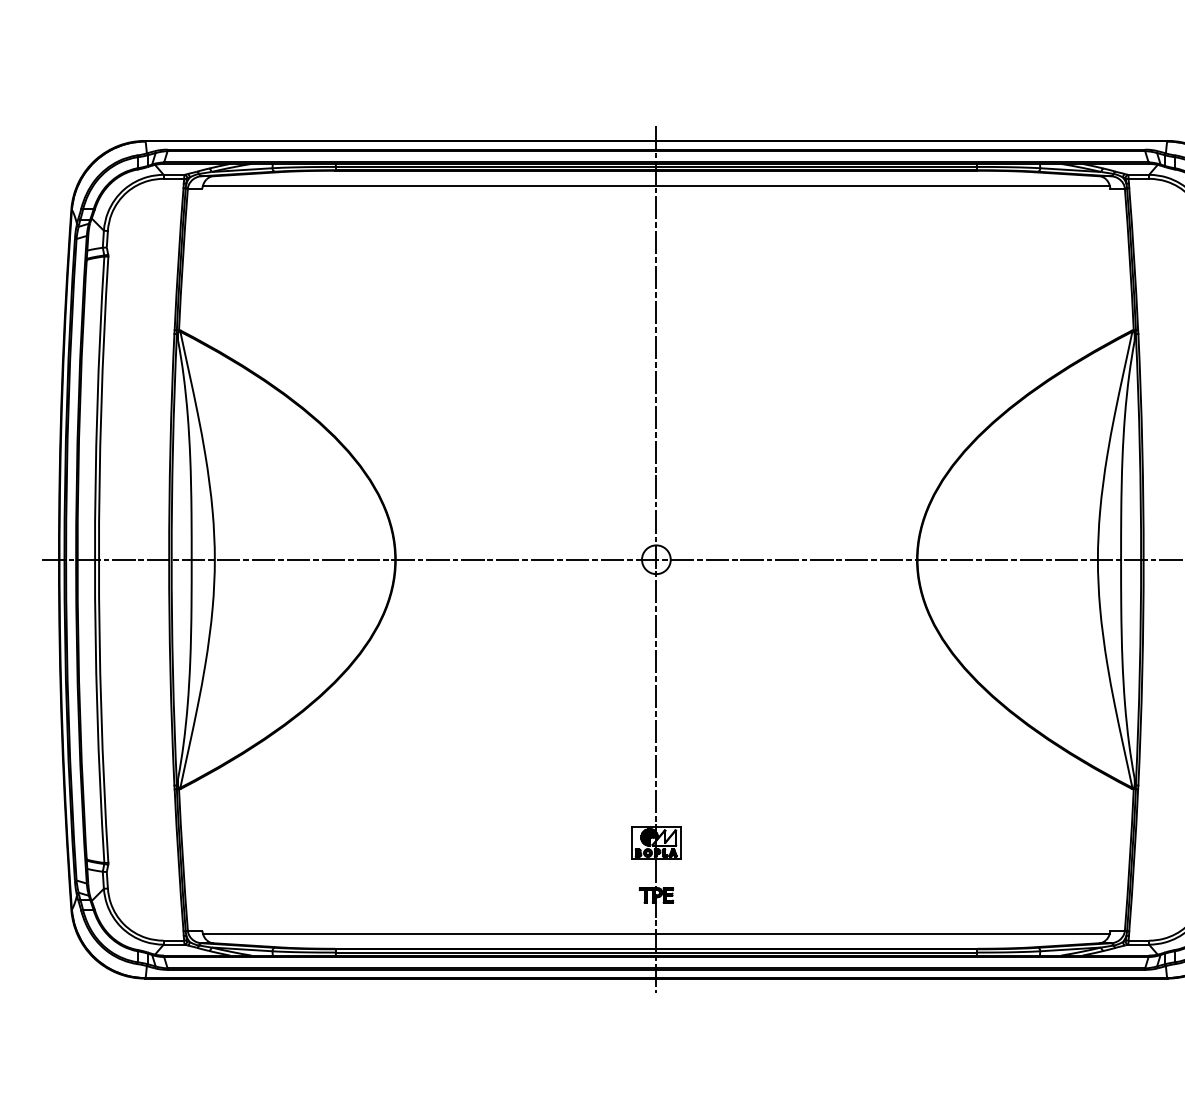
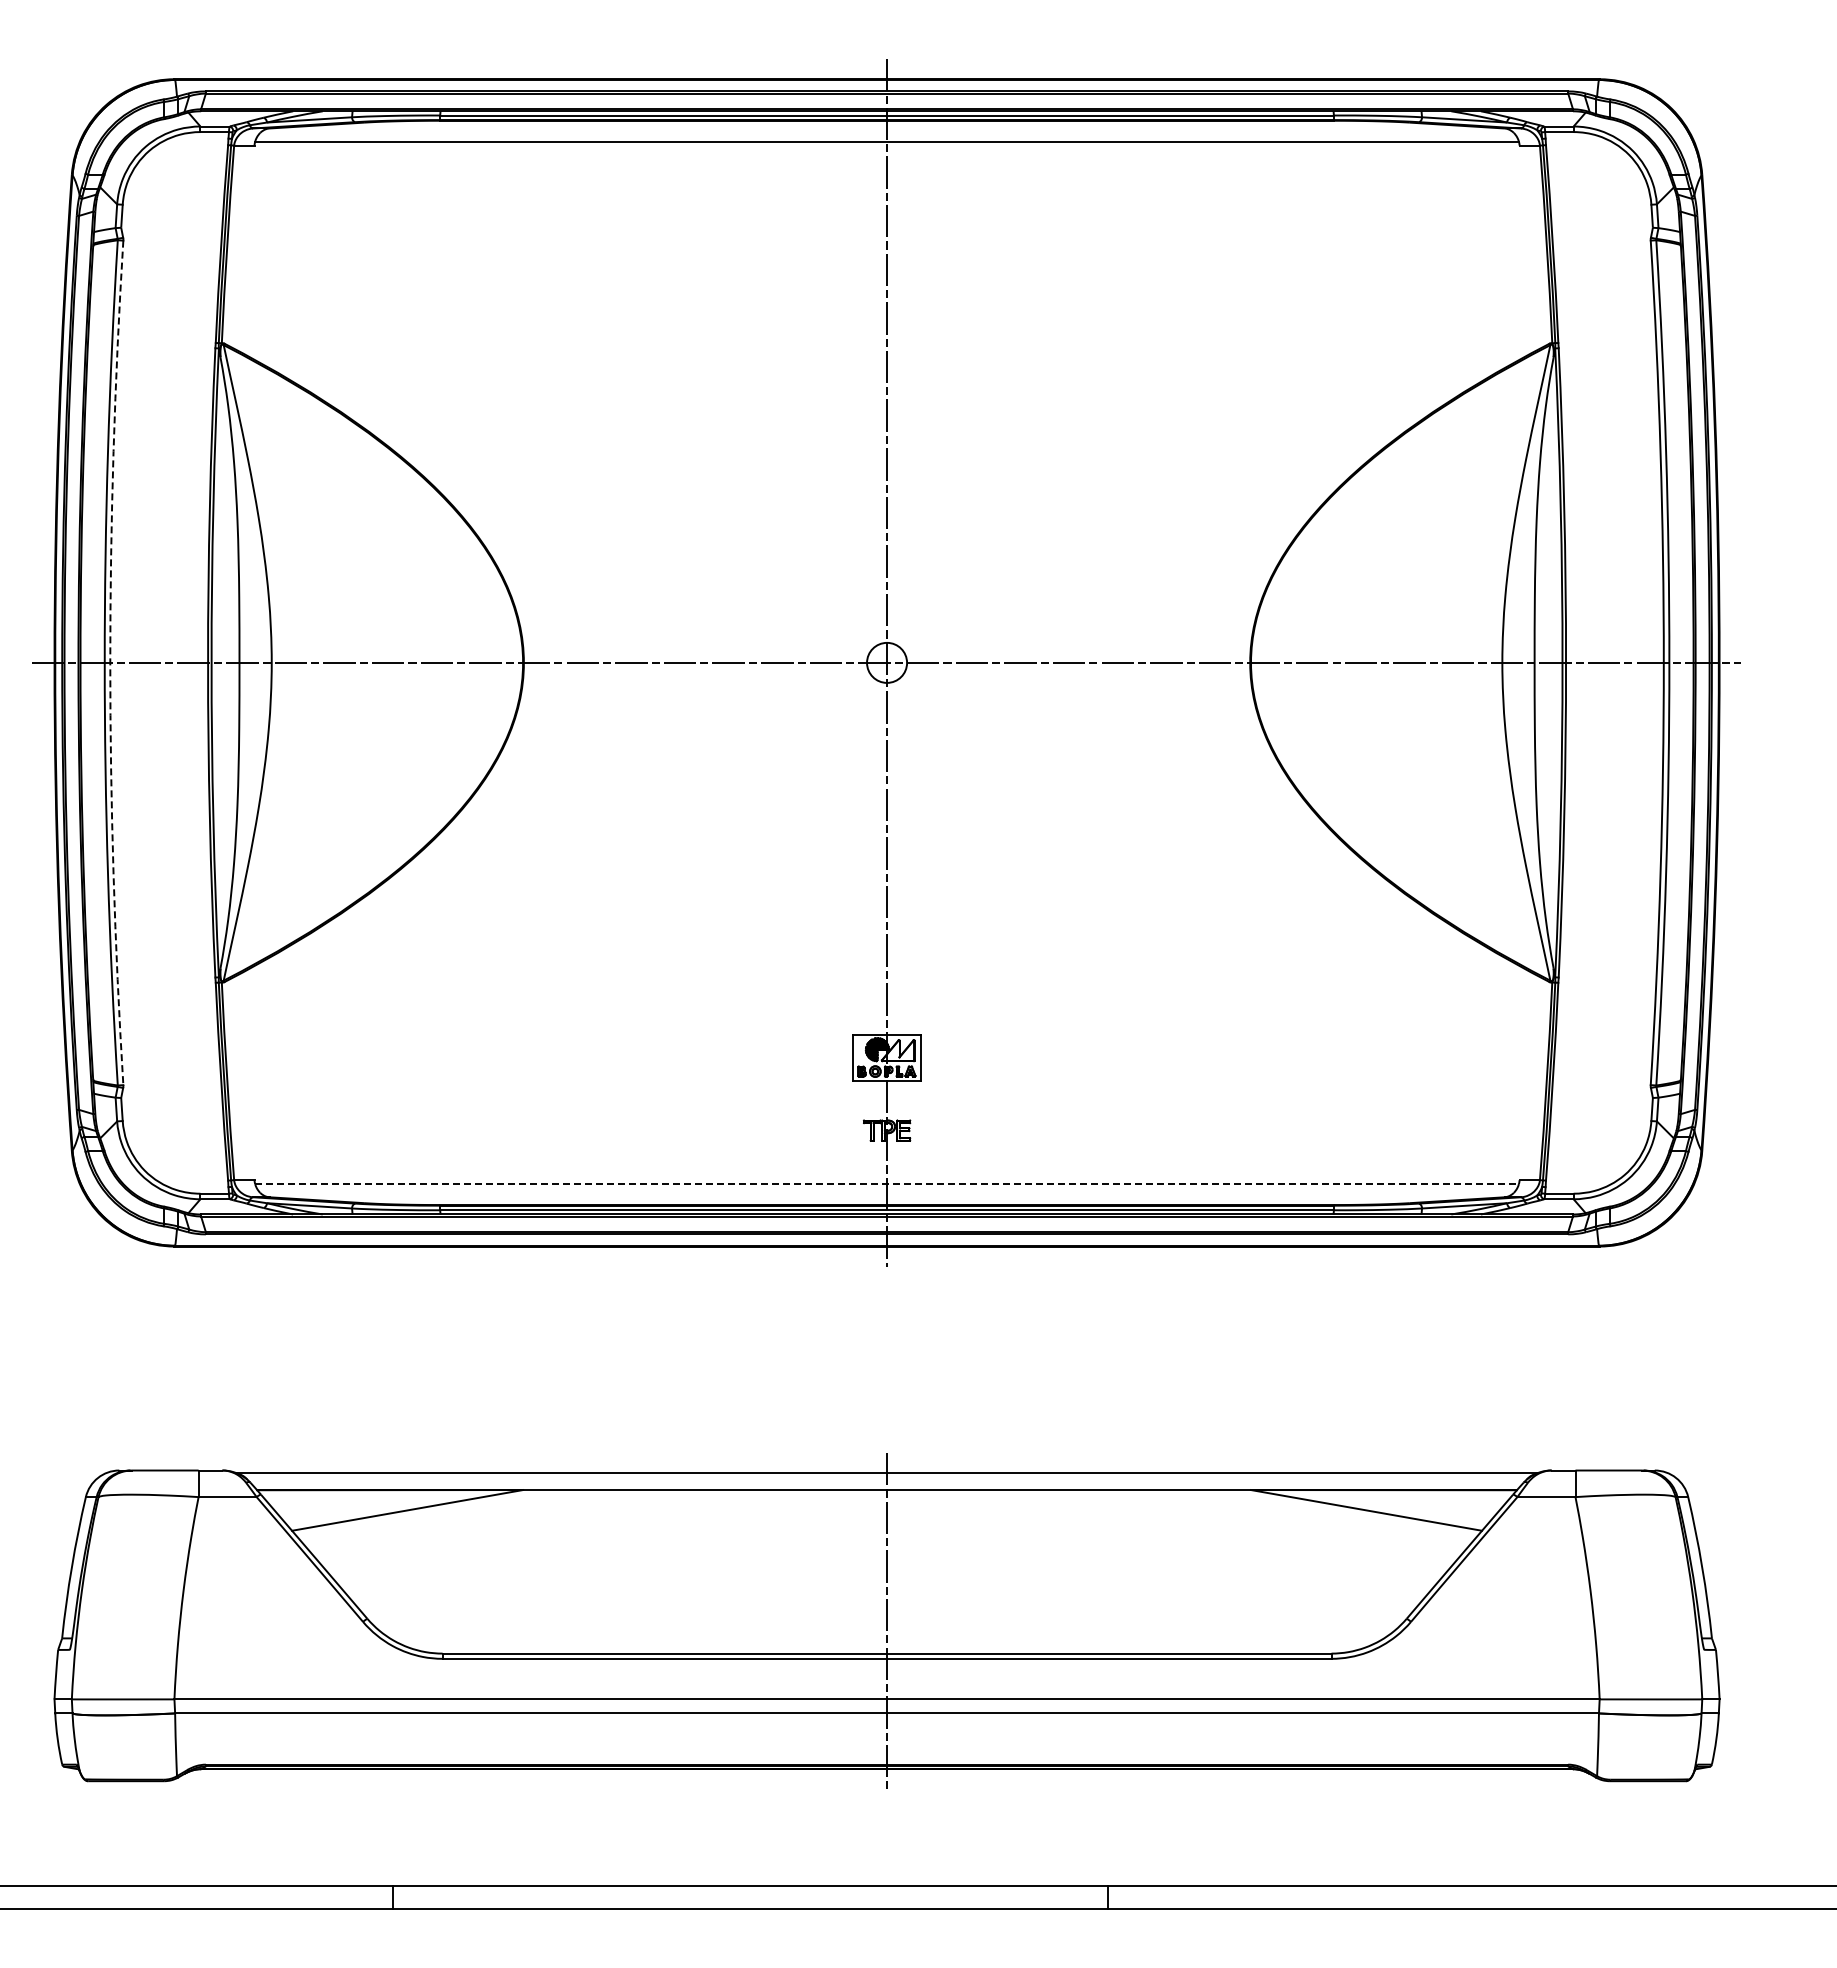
arc: (99, 559) -> (110, 662), solid -> dashed
line: (656, 934) -> (887, 1184), solid -> dashed

